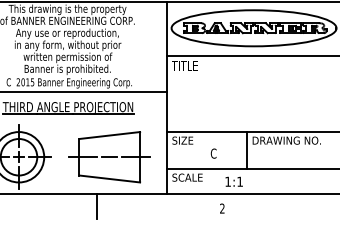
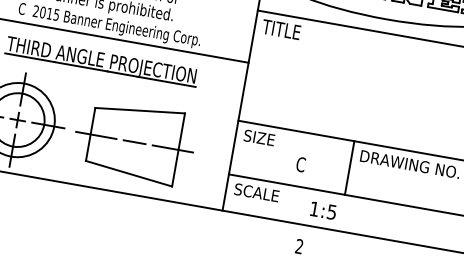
part: (109, 157) -> (134, 142), moved
text: (239, 181) -> (331, 211), 1:1 -> 1:5
line: (97, 205) -> (119, 210), removed

